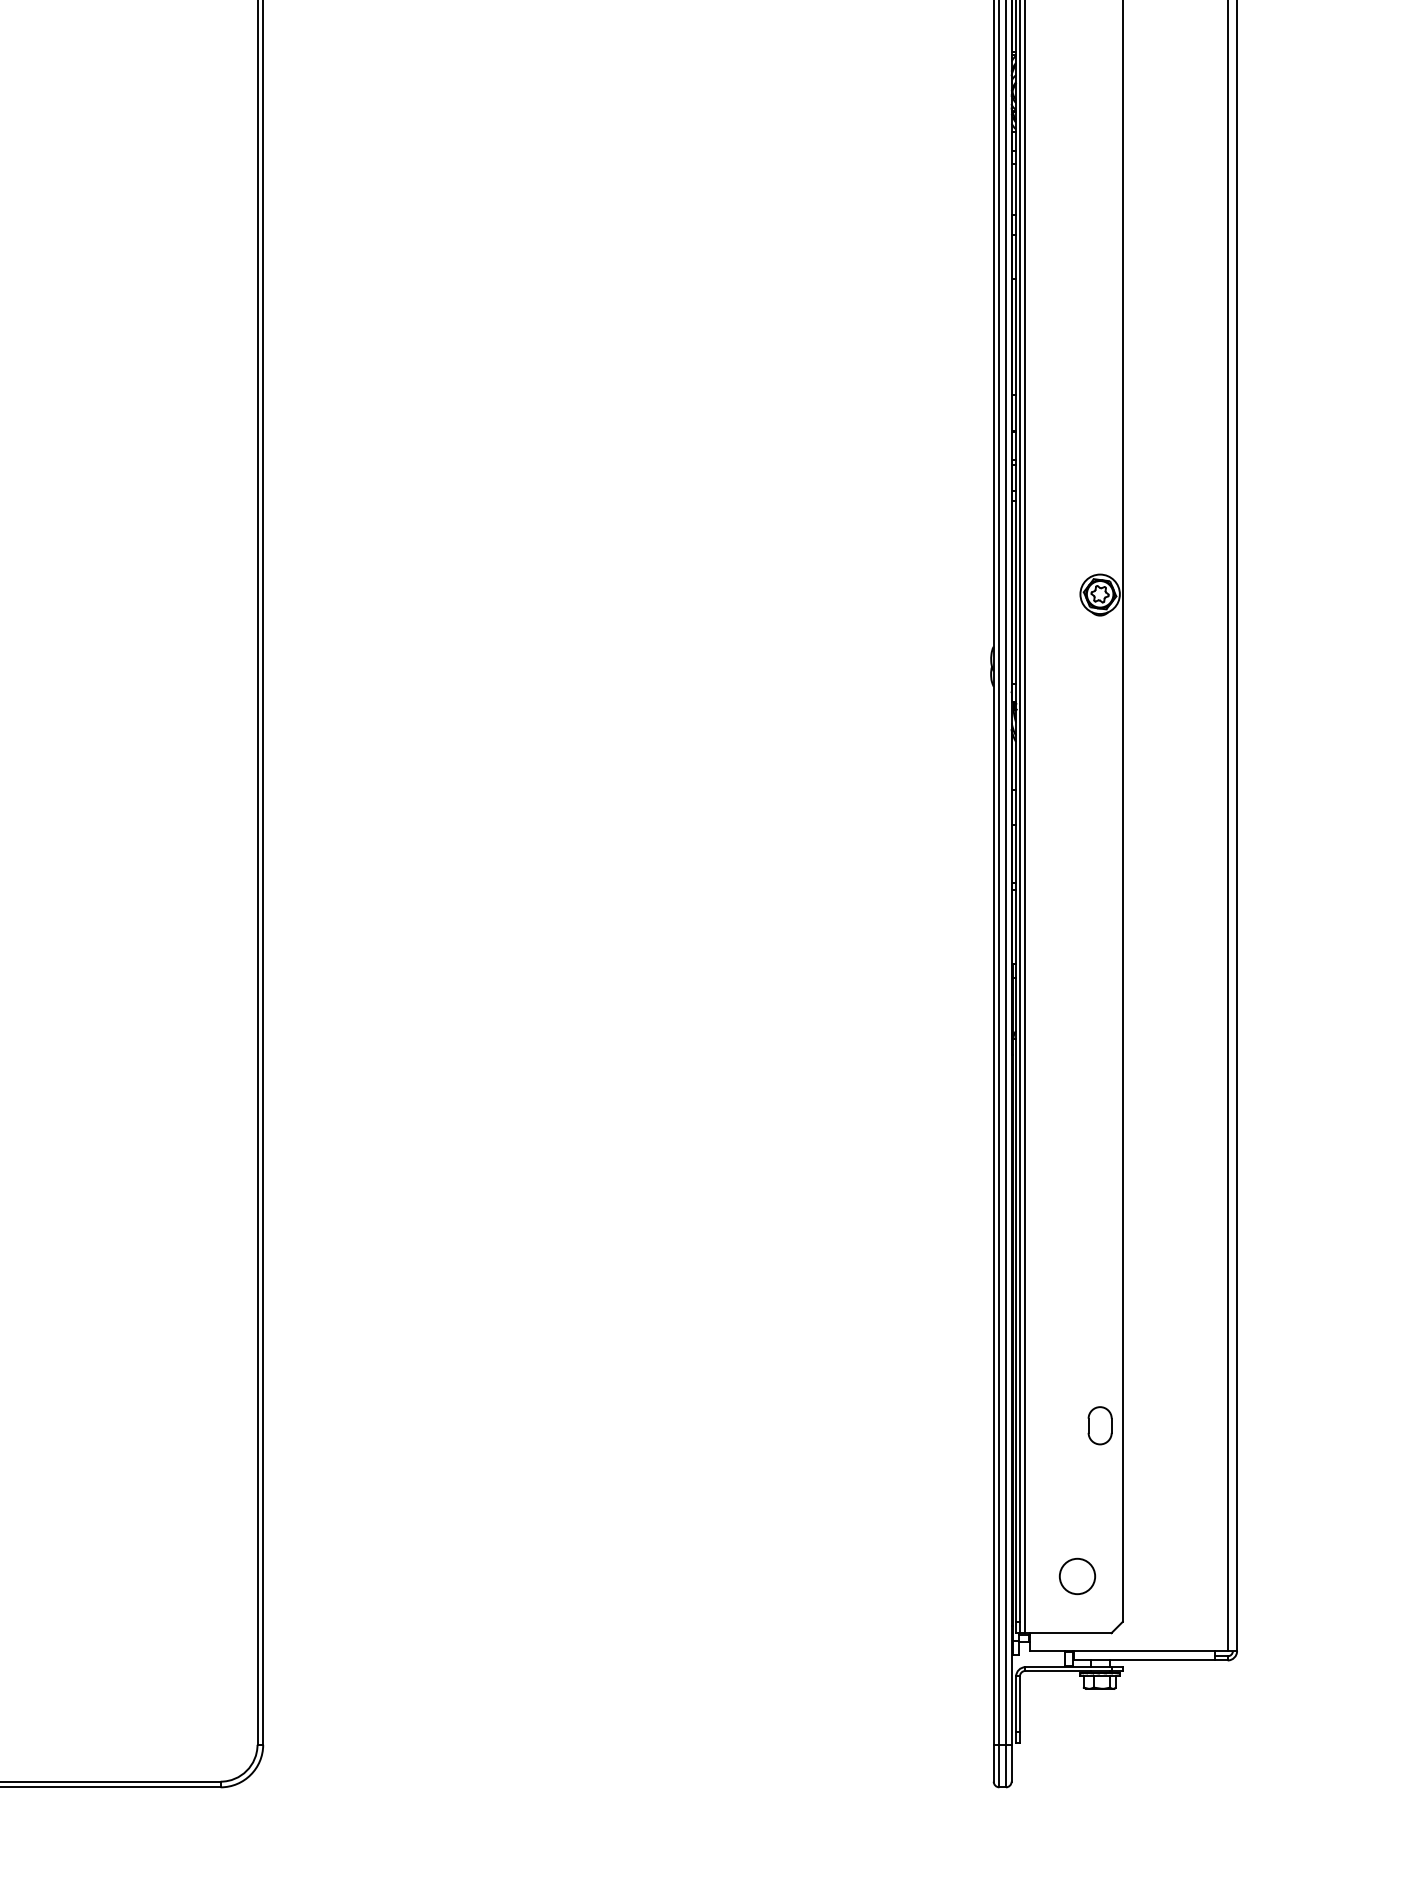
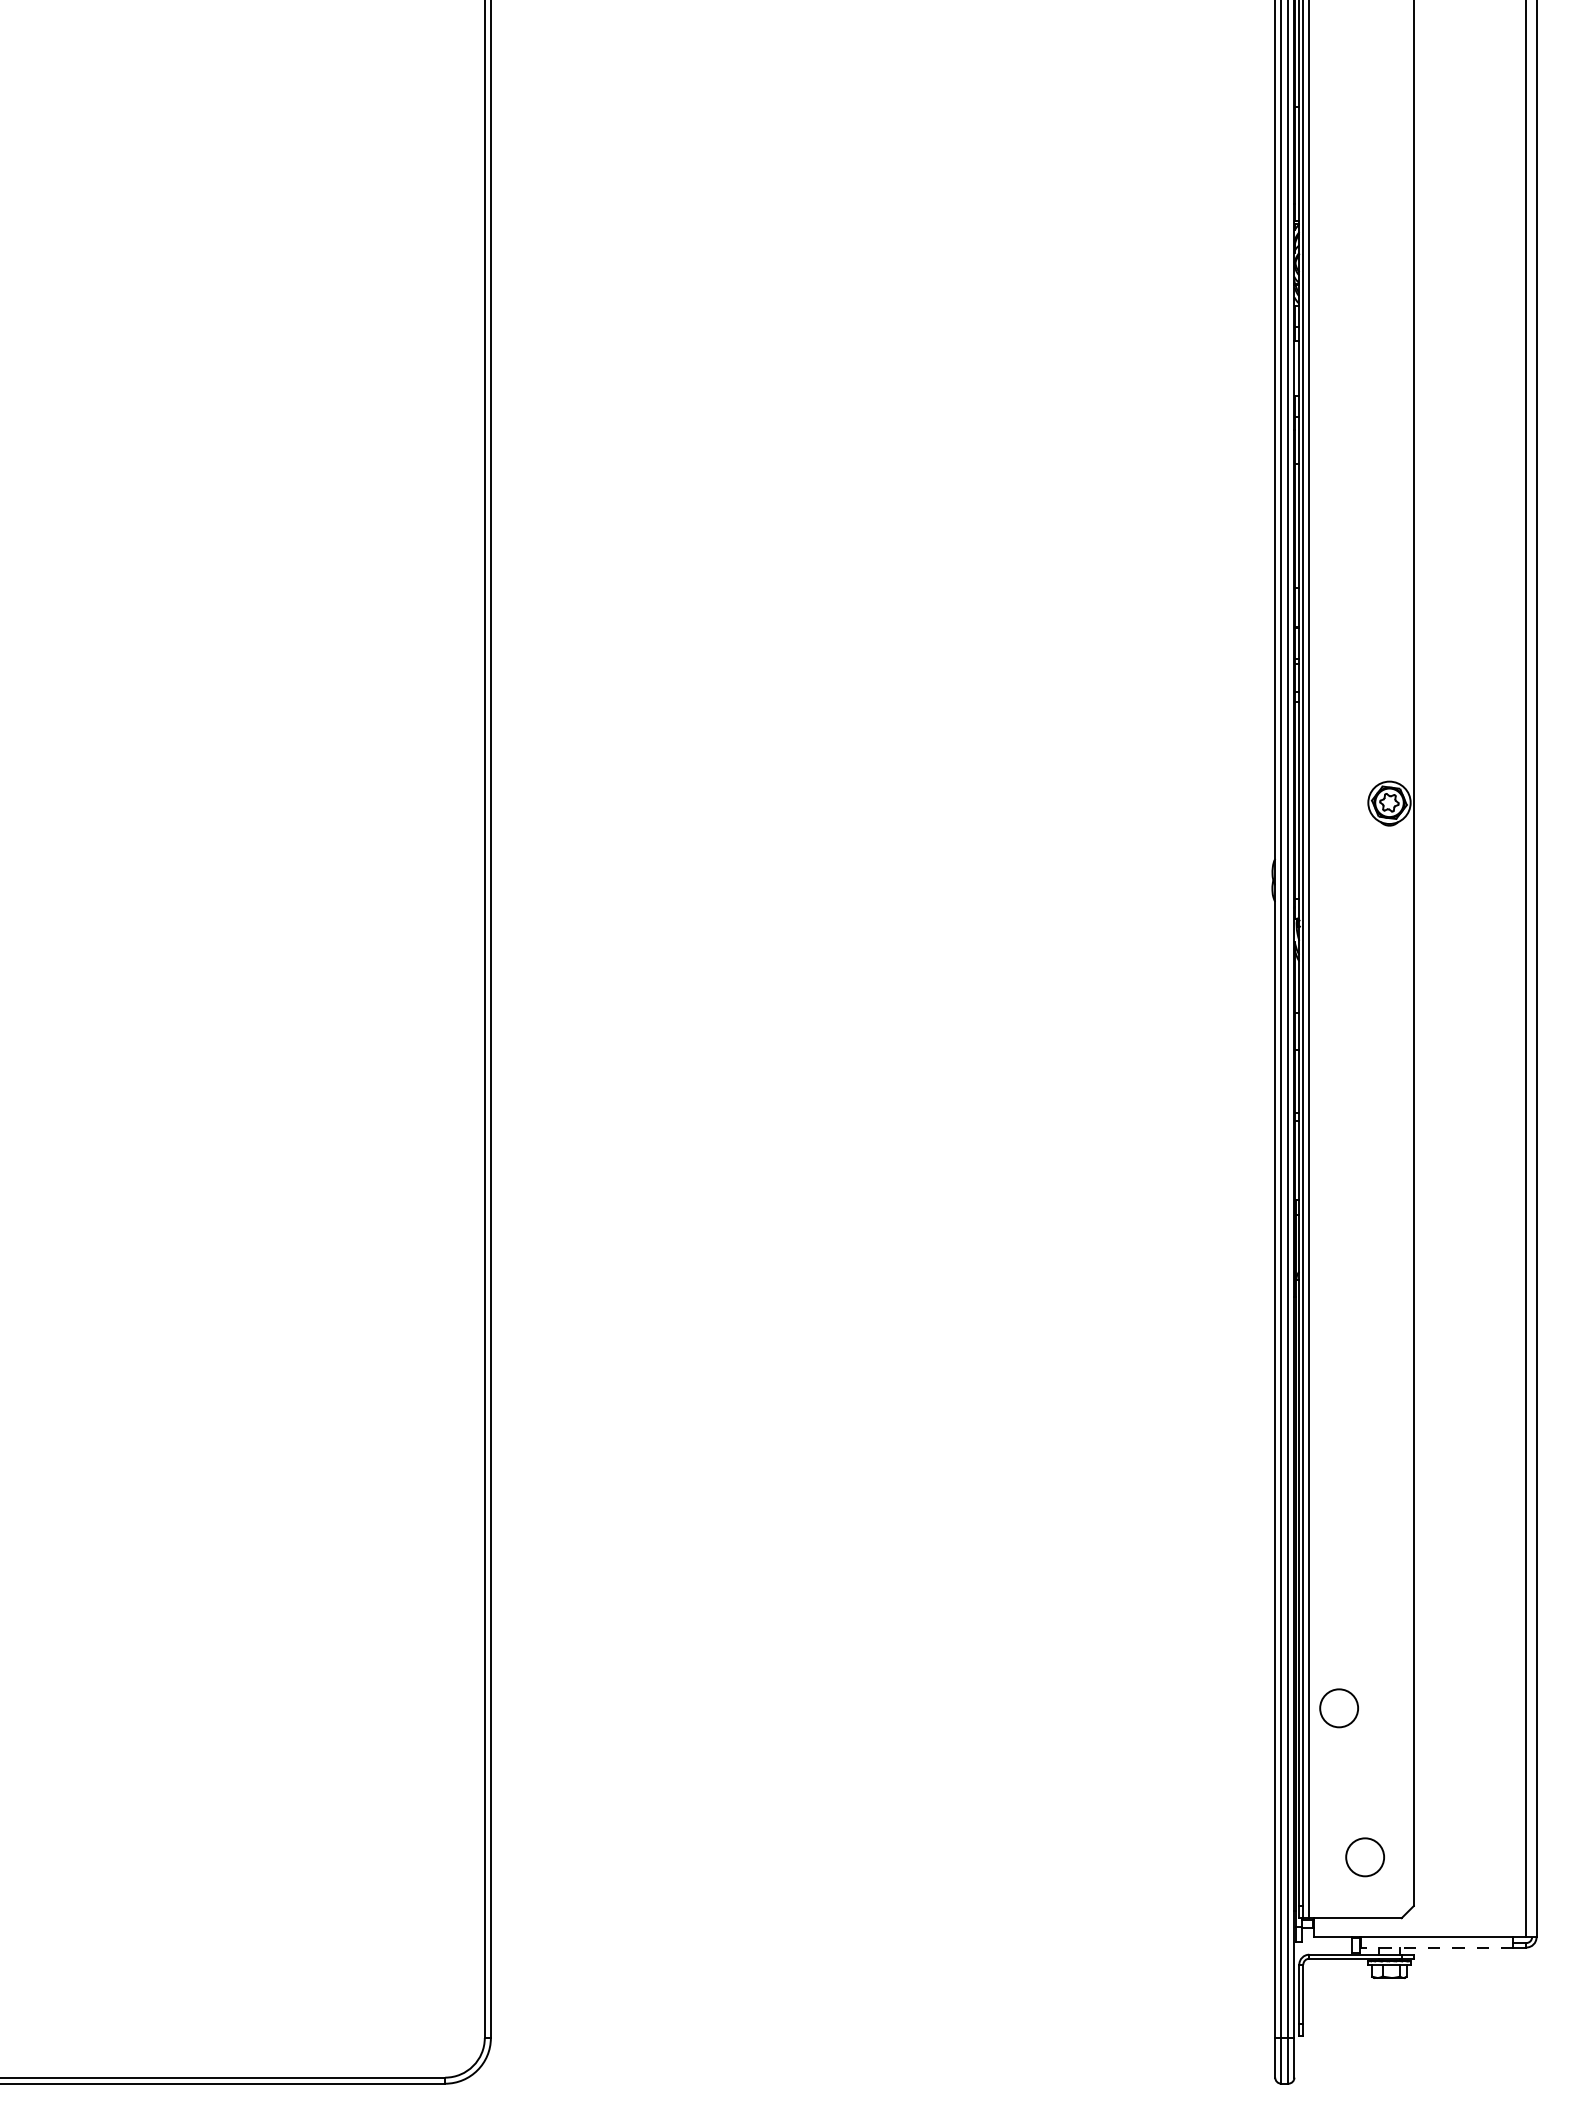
part: (1100, 1425) -> (1389, 1695), removed
circle: (1052, 1437) -> (1338, 1708), added
line: (1143, 1660) -> (1436, 1947), solid -> dashed

